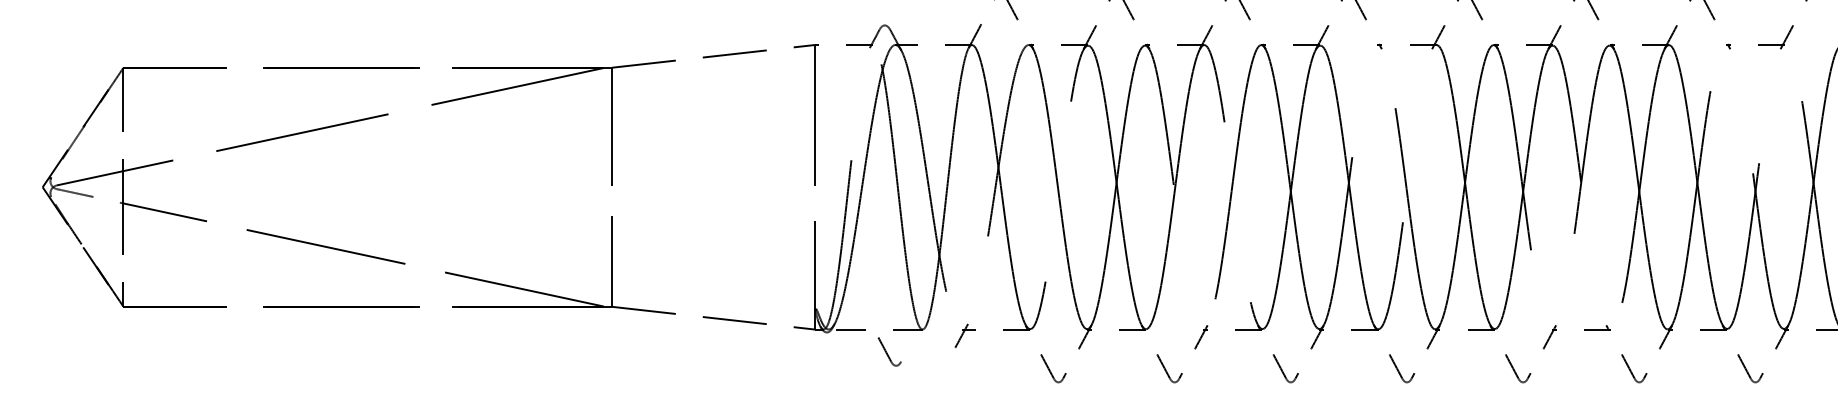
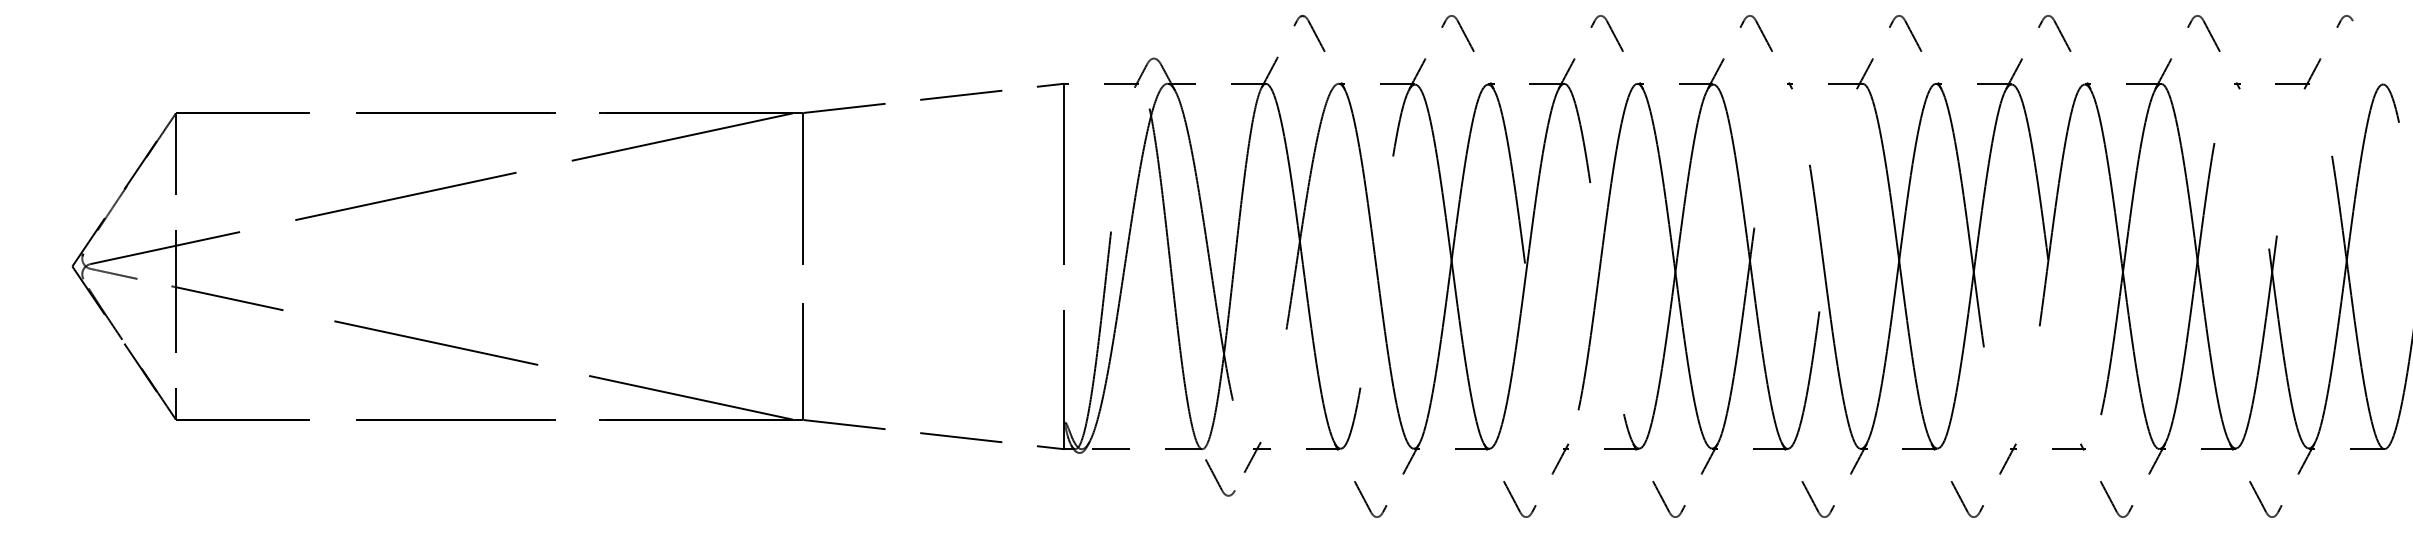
part: (889, 351) -> (1220, 477), moved

